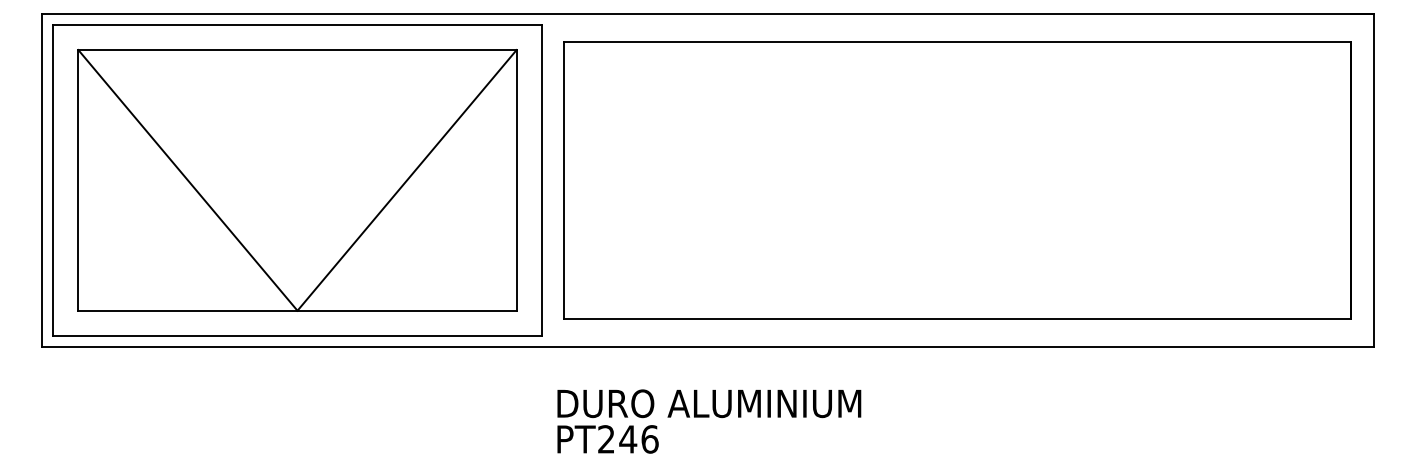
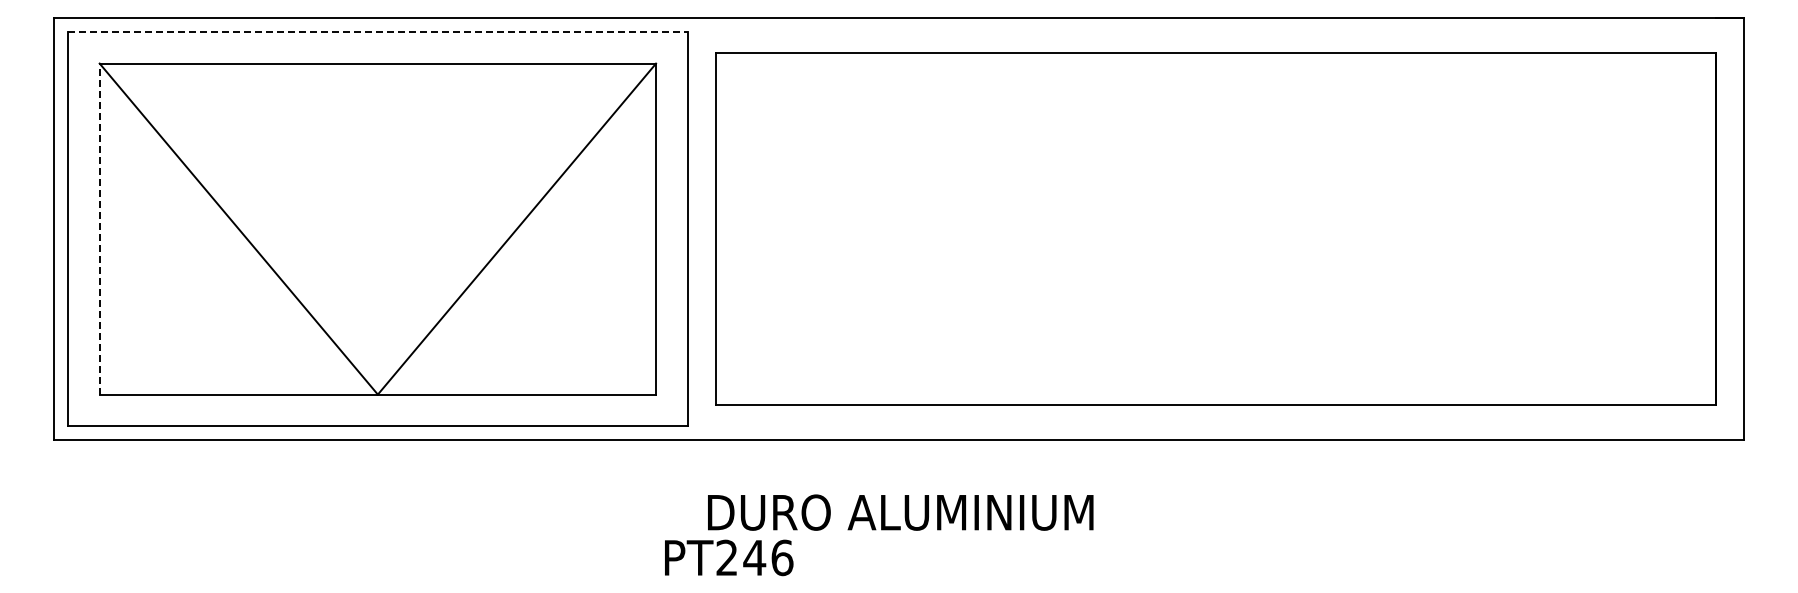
line: (297, 24) -> (377, 31), solid -> dashed
line: (78, 179) -> (99, 228), solid -> dashed
text: (608, 439) -> (729, 557), moved

